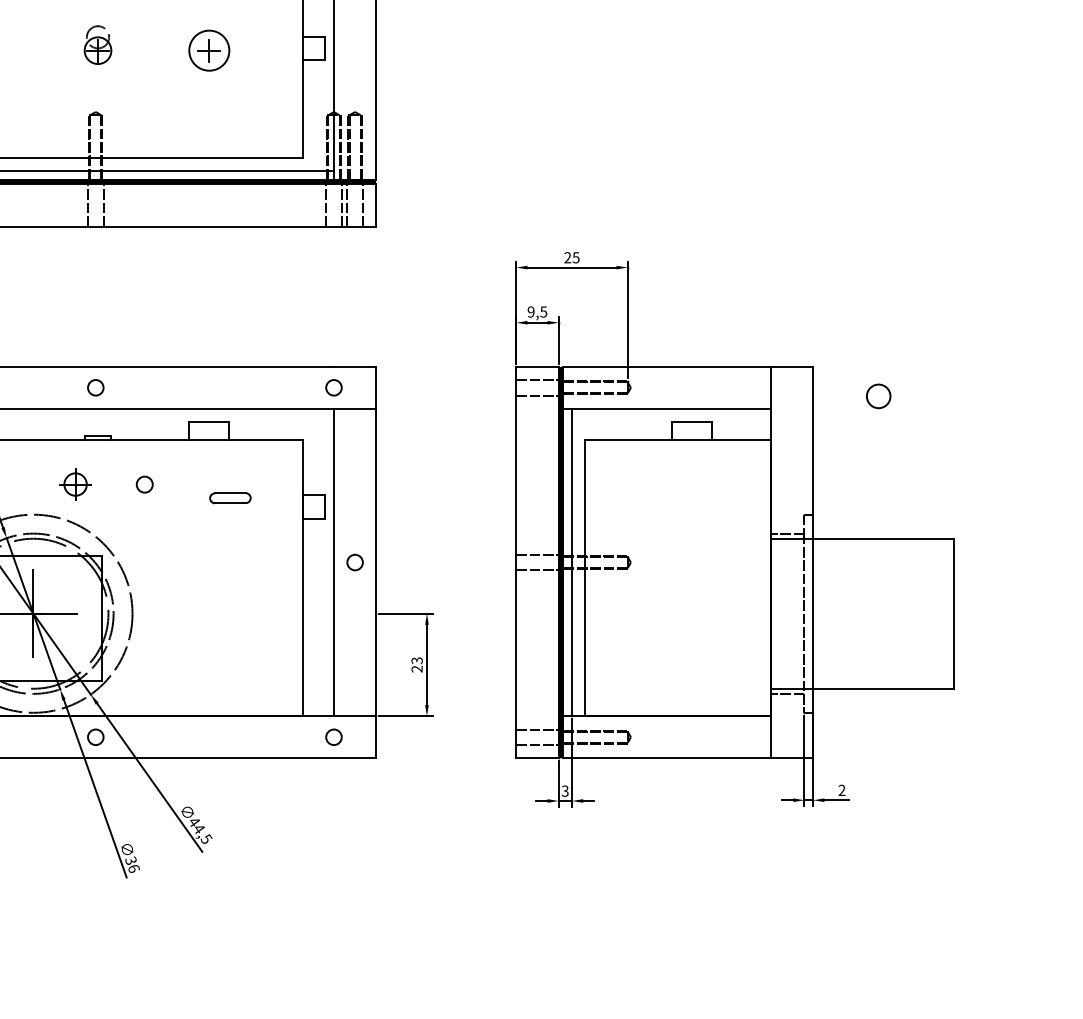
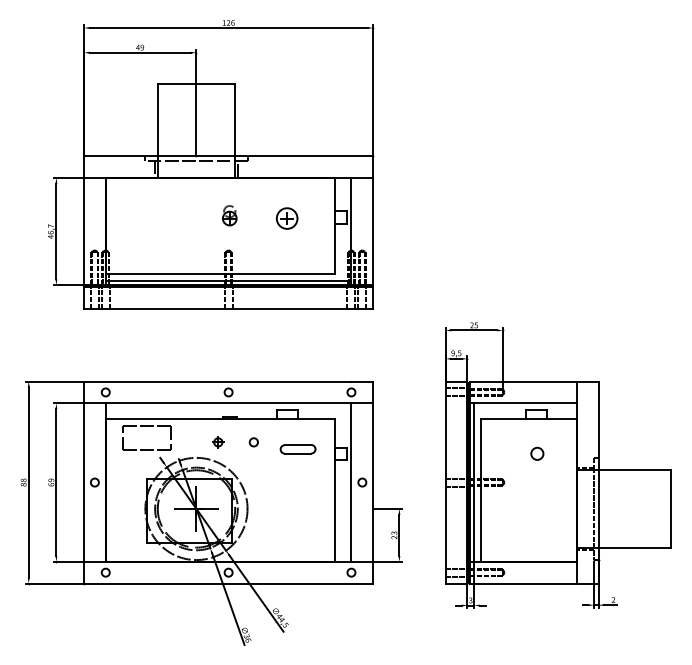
circle: (878, 395) -> (537, 453), moved
part: (76, 484) -> (218, 442), size x0.71
part: (229, 498) -> (297, 449), size x1.67

